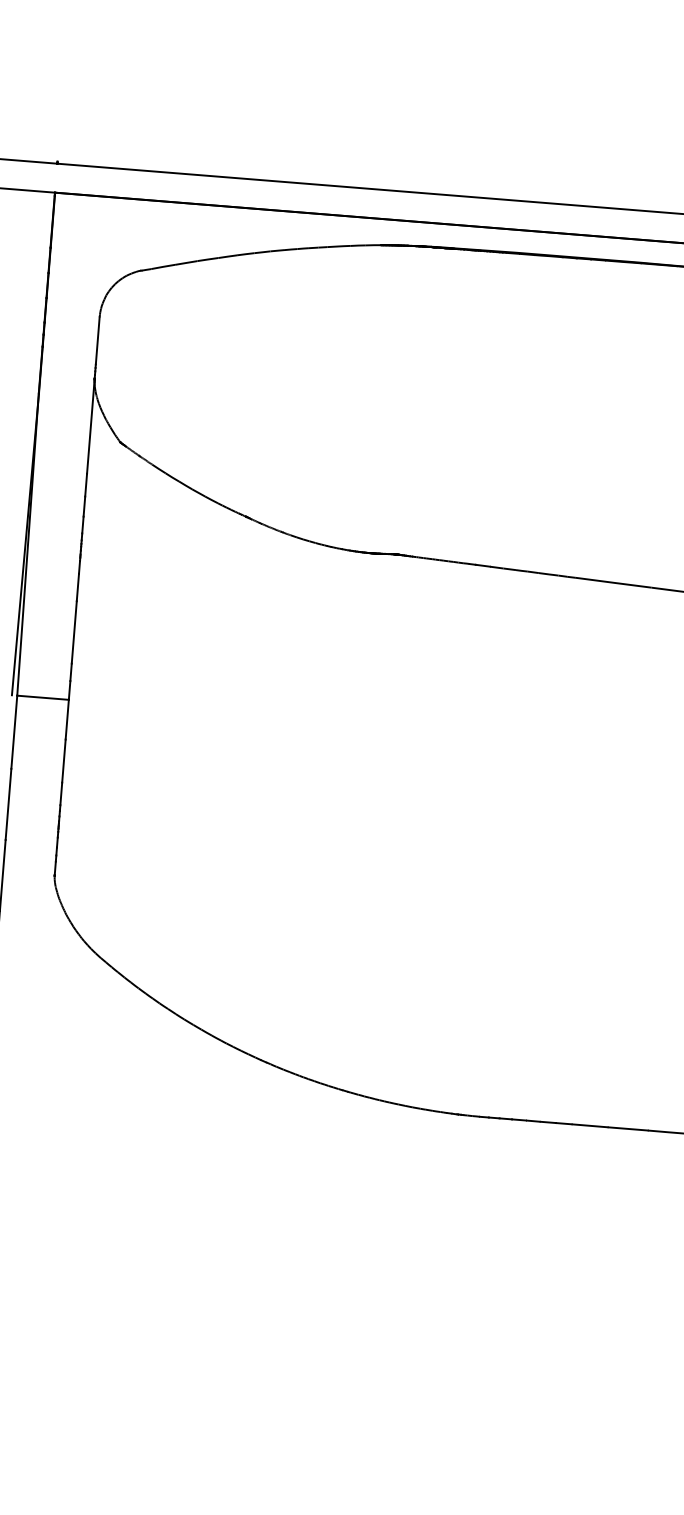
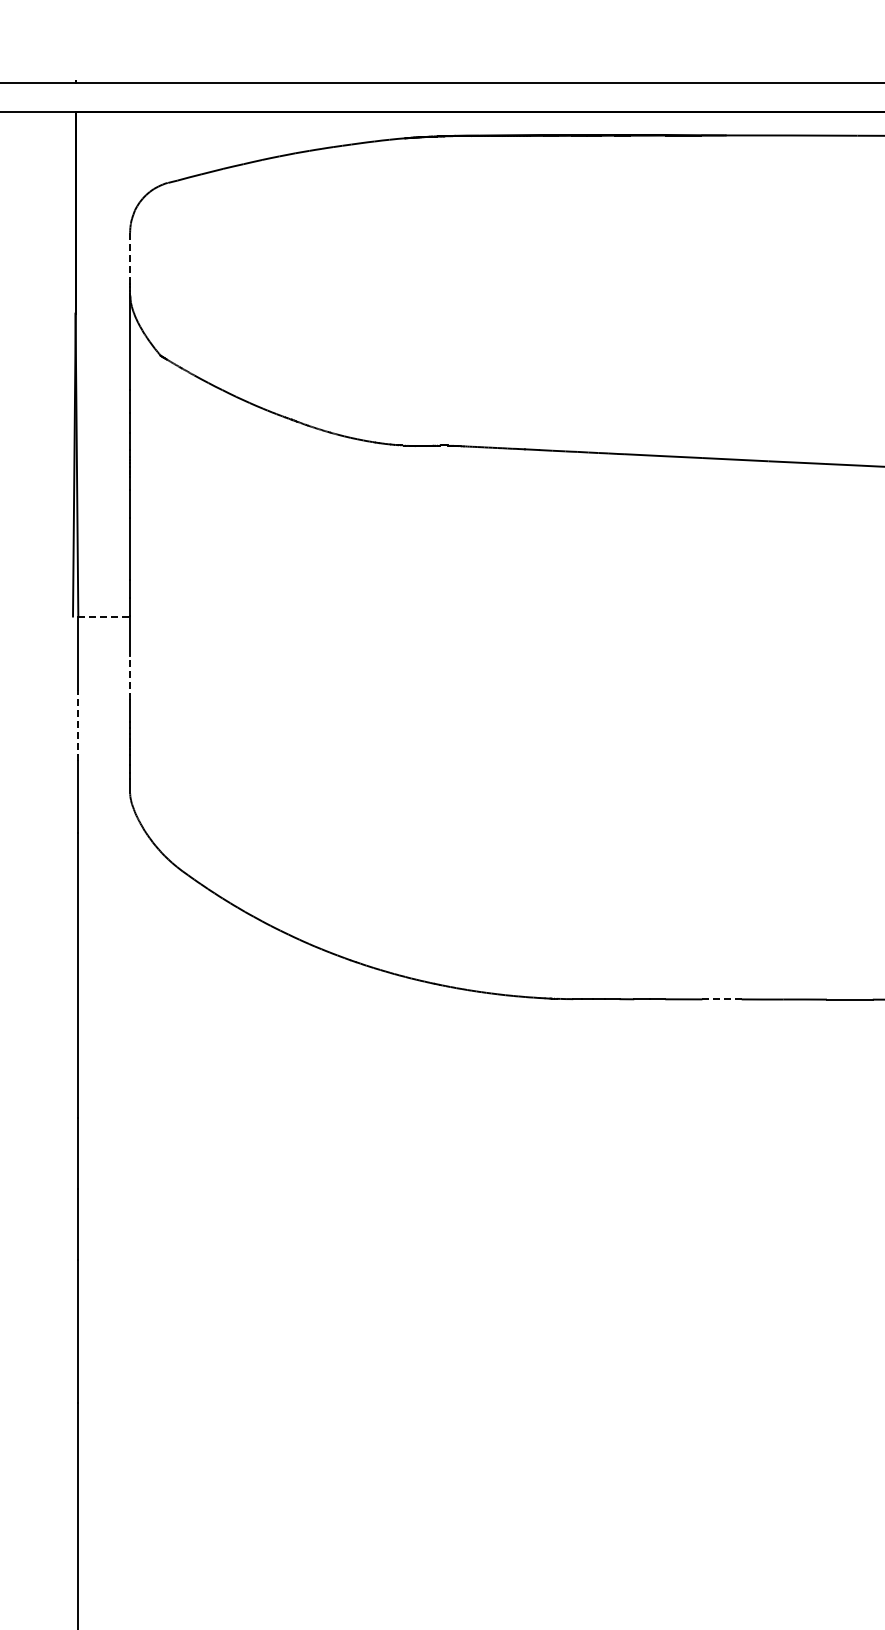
line: (98, 340) -> (130, 256), solid -> dashed
line: (43, 697) -> (104, 616), solid -> dashed
line: (64, 761) -> (130, 678), solid -> dashed
line: (8, 804) -> (78, 725), solid -> dashed
line: (628, 1129) -> (722, 999), solid -> dashed

